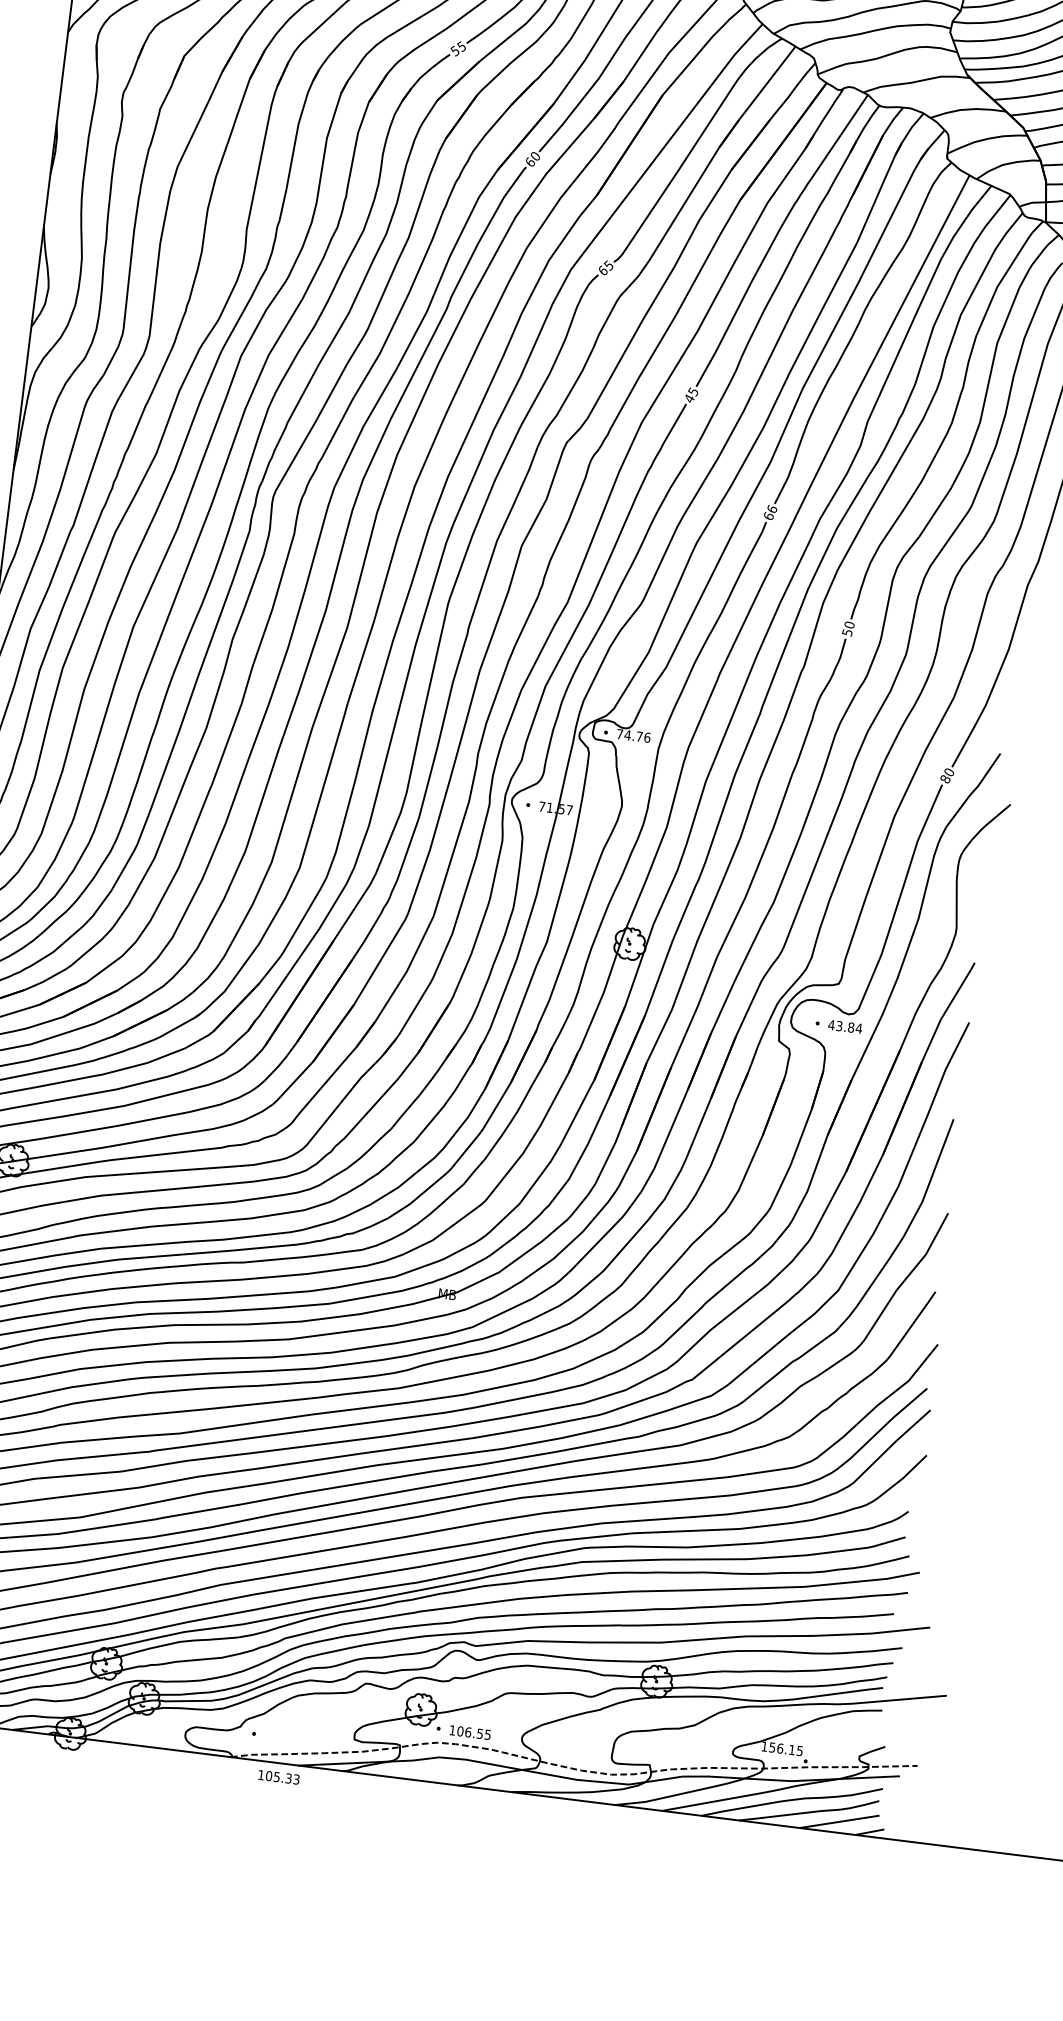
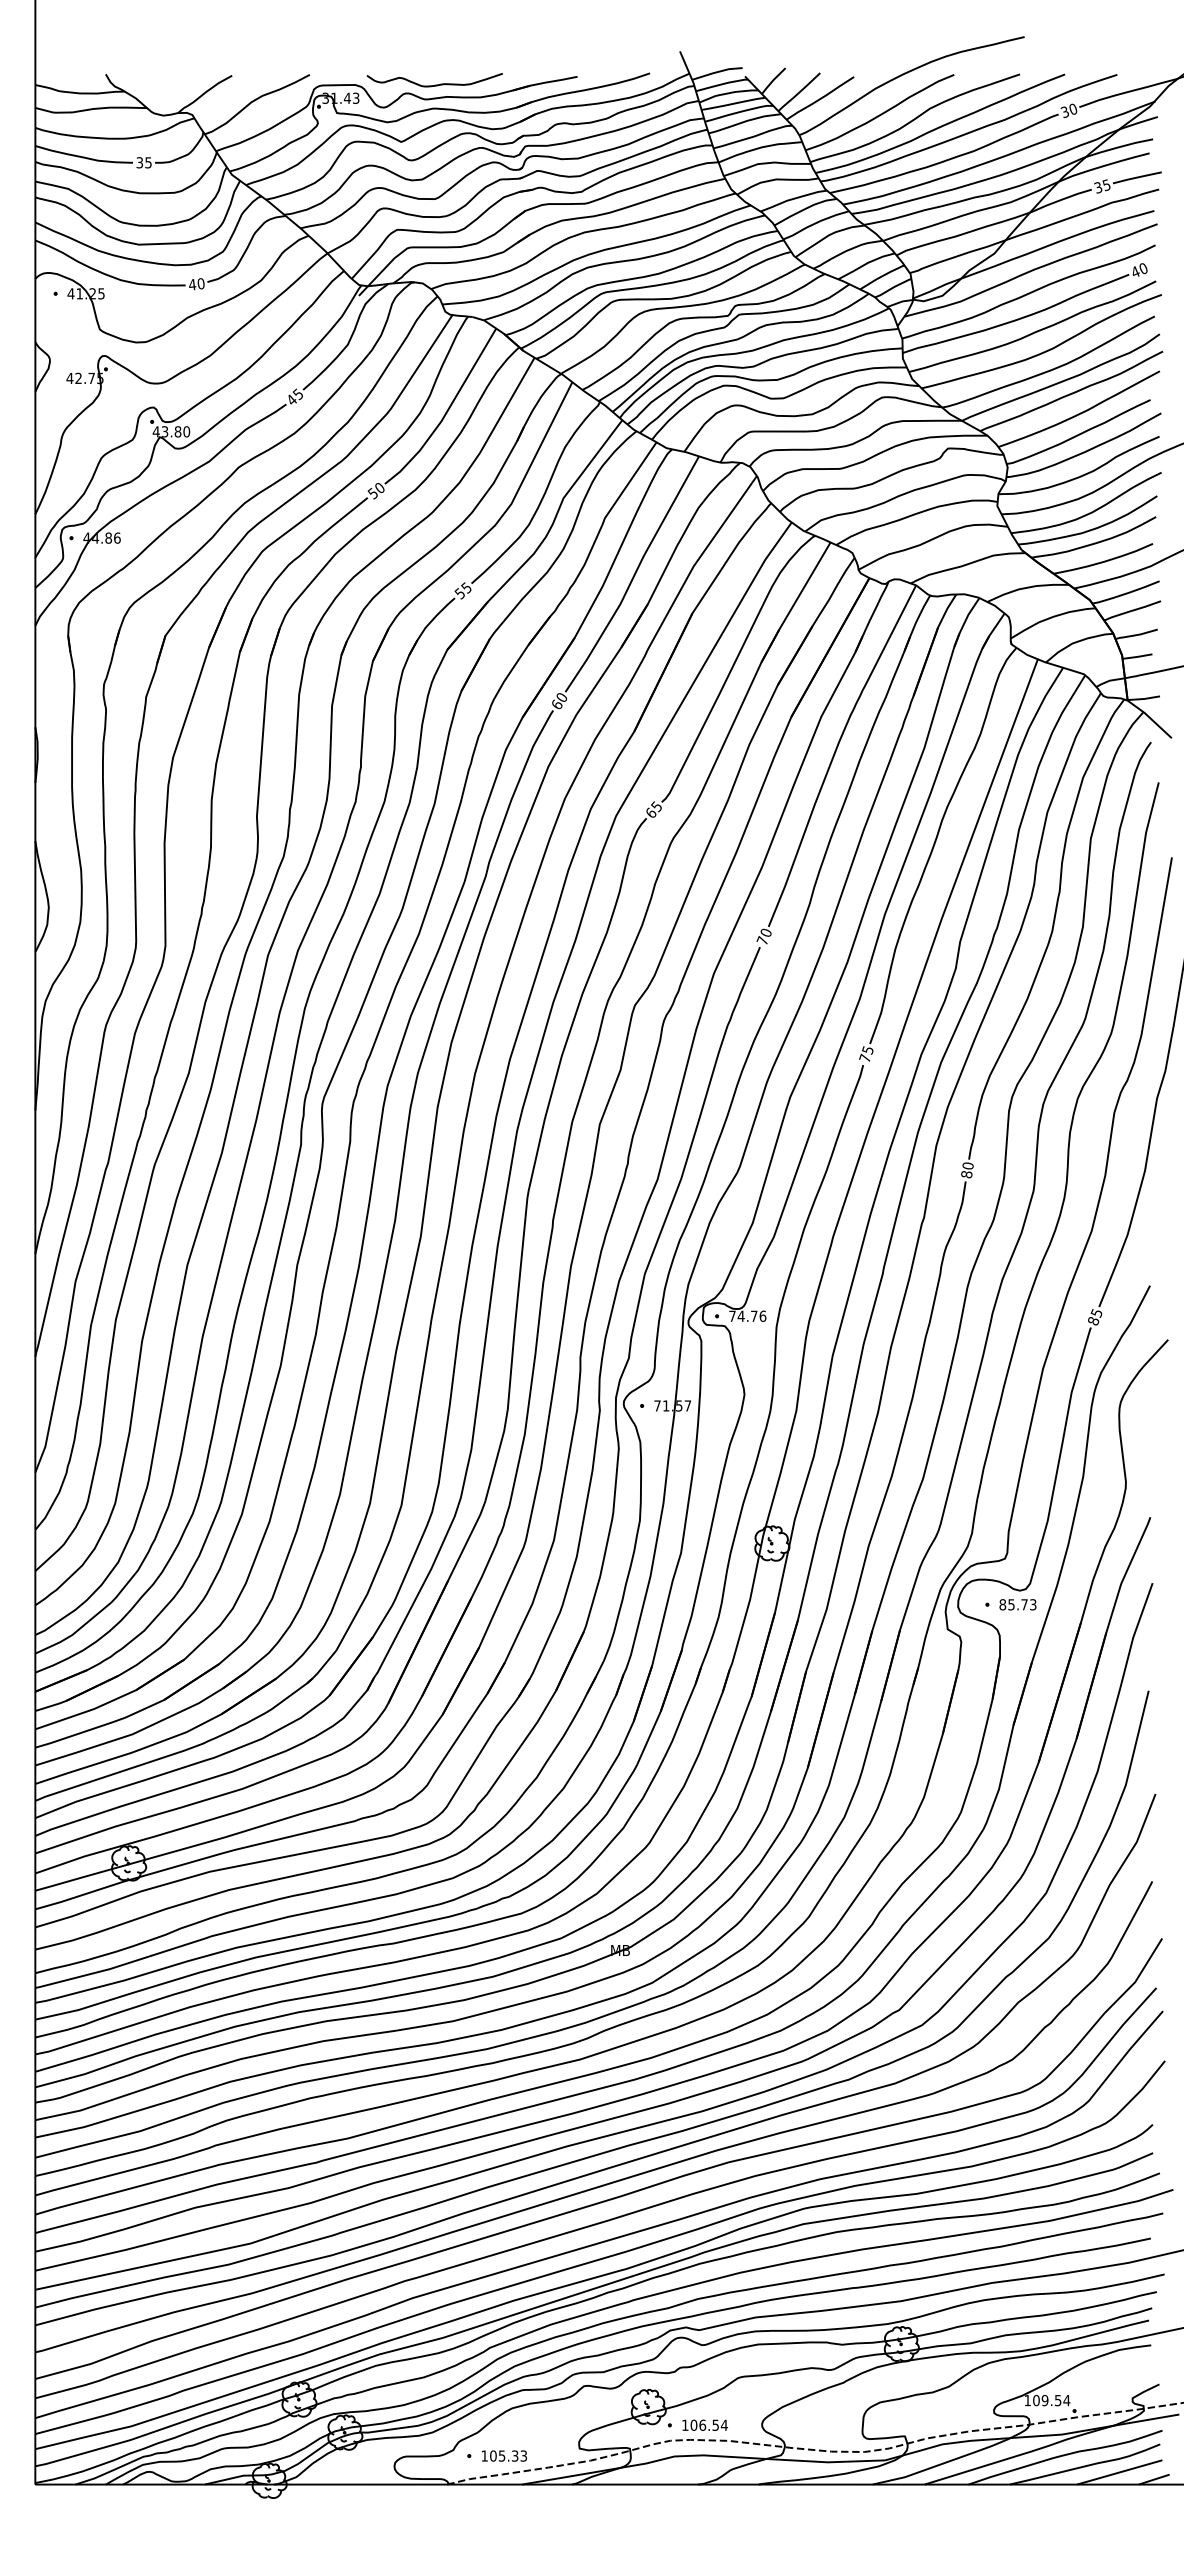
text: (690, 394) -> (763, 936), 45 -> 70
text: (770, 512) -> (866, 1054), 66 -> 75
text: (847, 632) -> (966, 1174), 50 -> 80
text: (948, 772) -> (1096, 1313), 80 -> 85
text: (844, 1026) -> (1017, 1604), 43.84 -> 85.73
text: (487, 1733) -> (723, 2424), 106.55 -> 106.54
text: (786, 1749) -> (1051, 2400), 156.15 -> 109.54
text: (279, 1776) -> (504, 2455), moved

